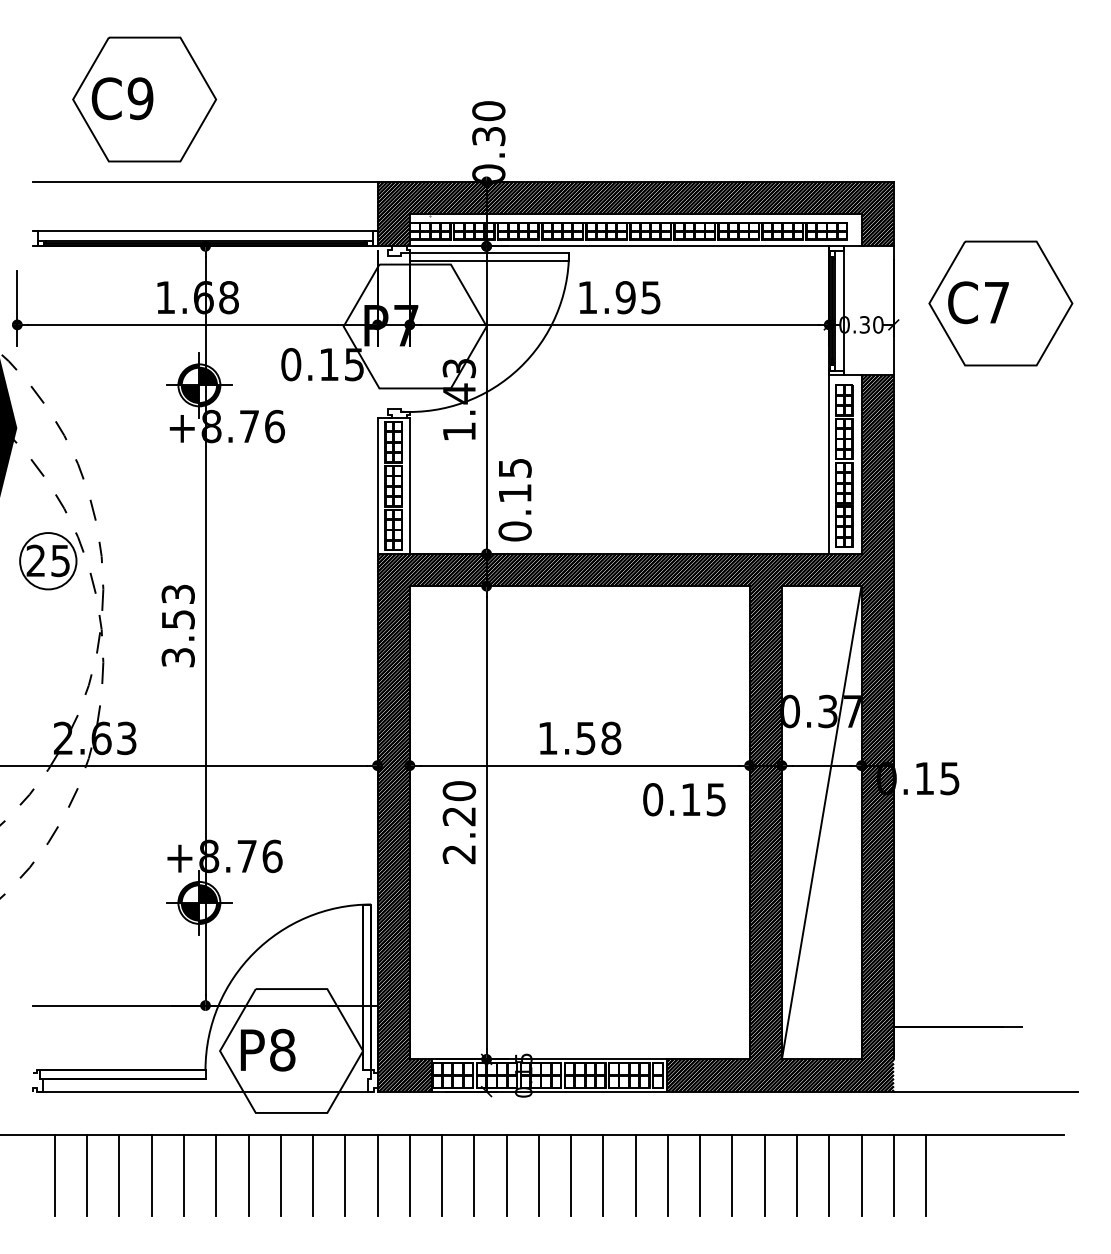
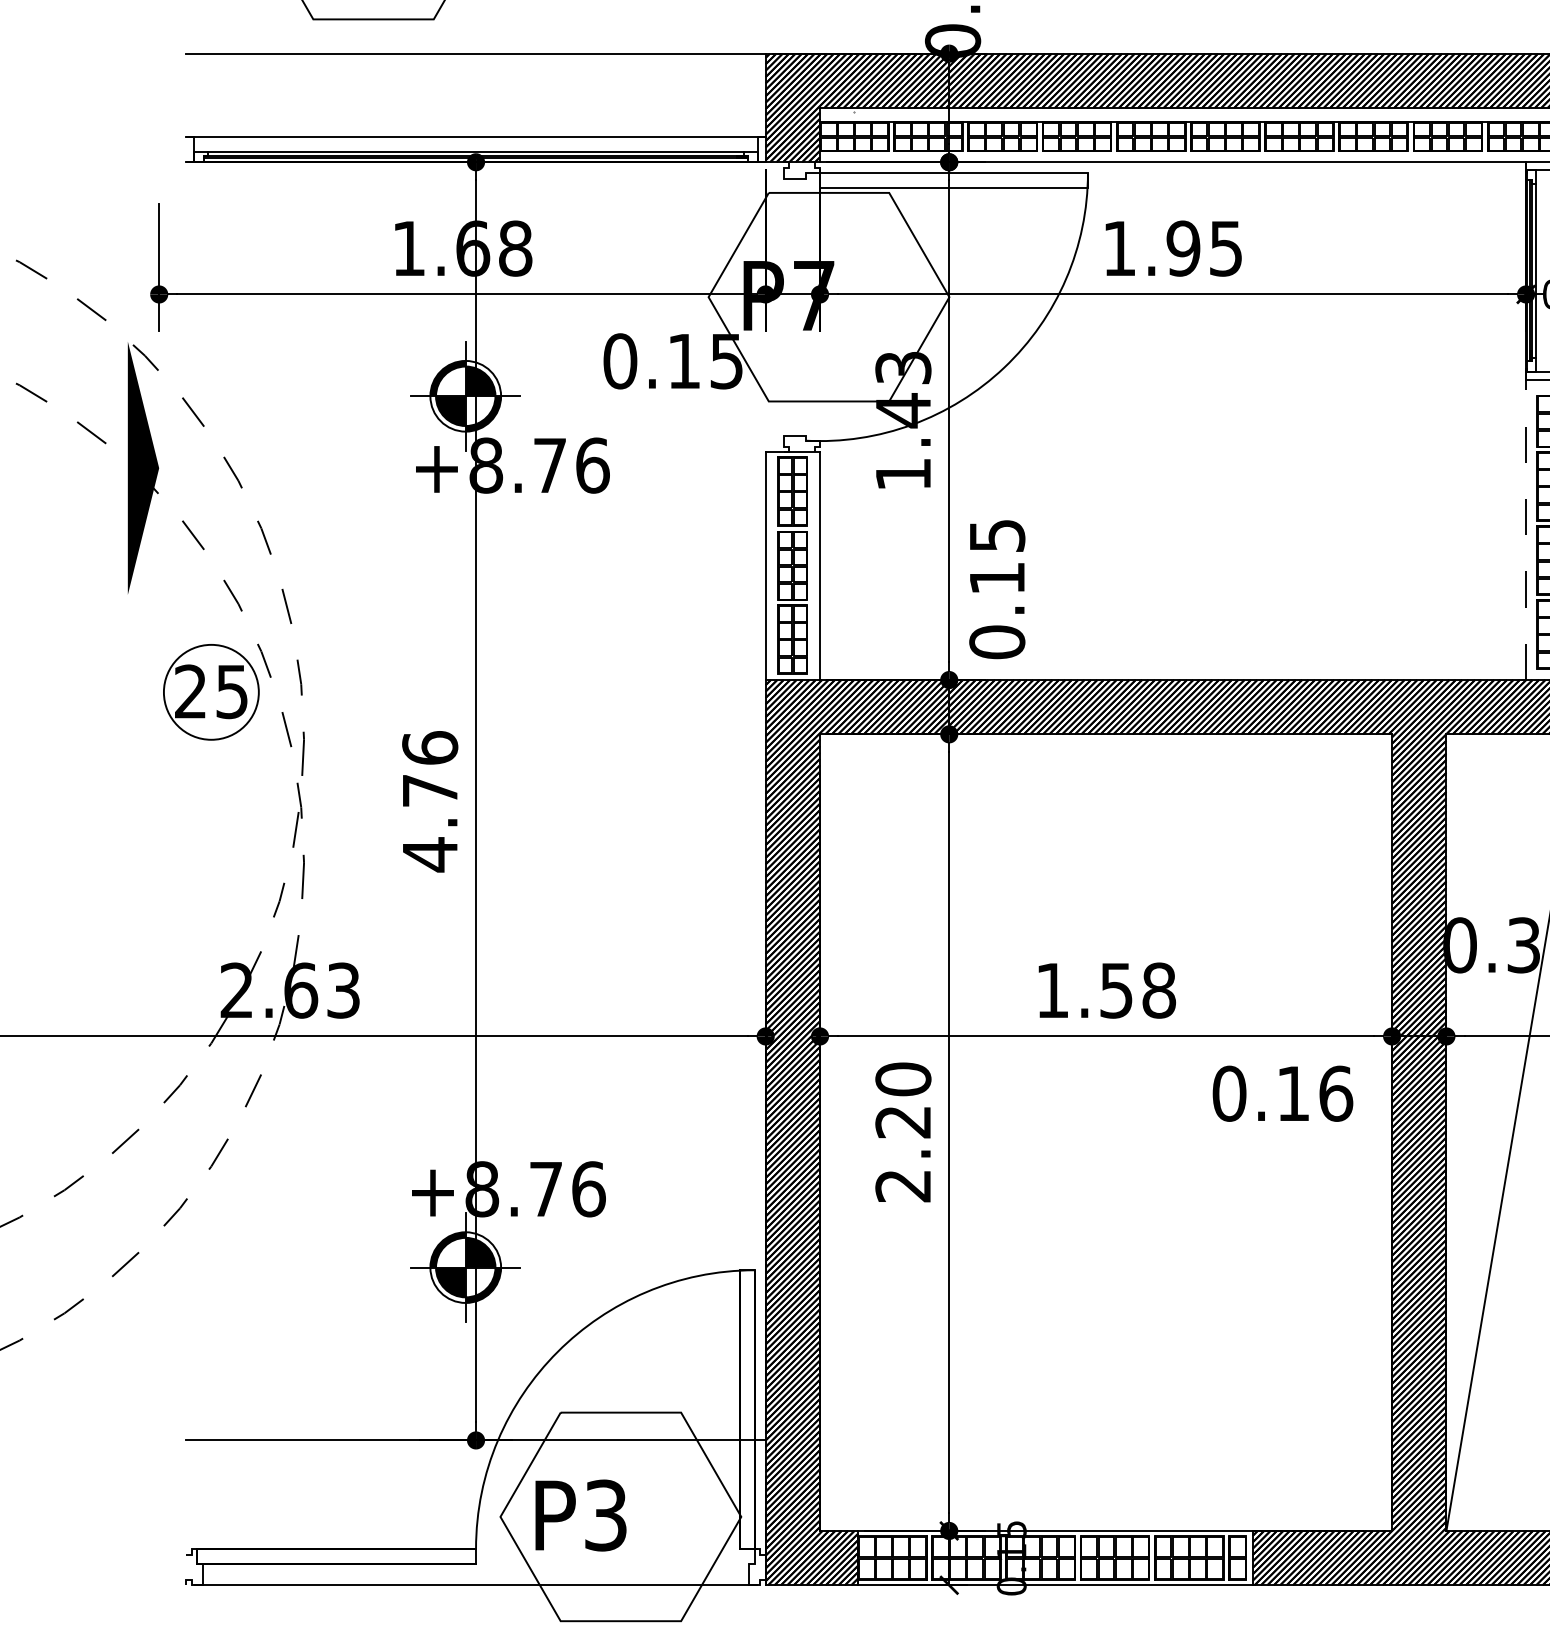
line: (829, 464) -> (1526, 529), solid -> dashed
text: (177, 626) -> (428, 802), 3.53 -> 4.76
text: (716, 799) -> (1336, 1093), 0.15 -> 0.16
text: (282, 1049) -> (605, 1514), P8 -> P3

